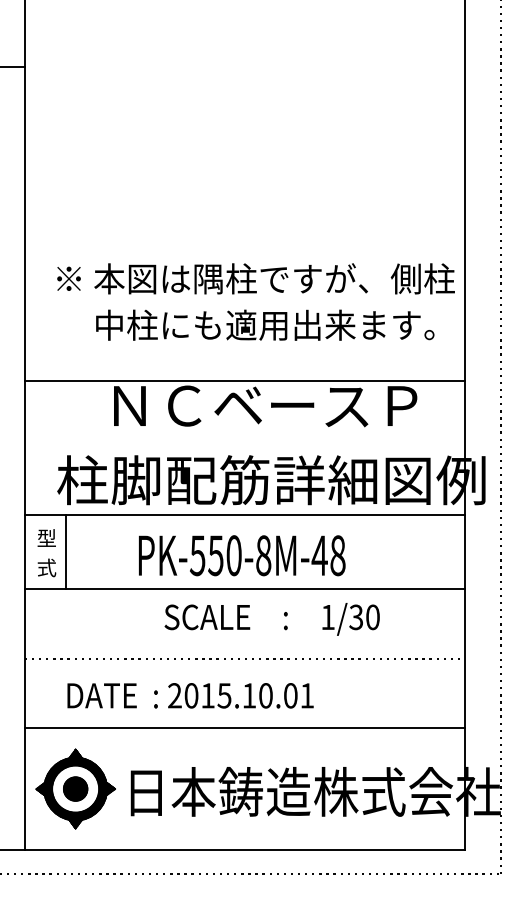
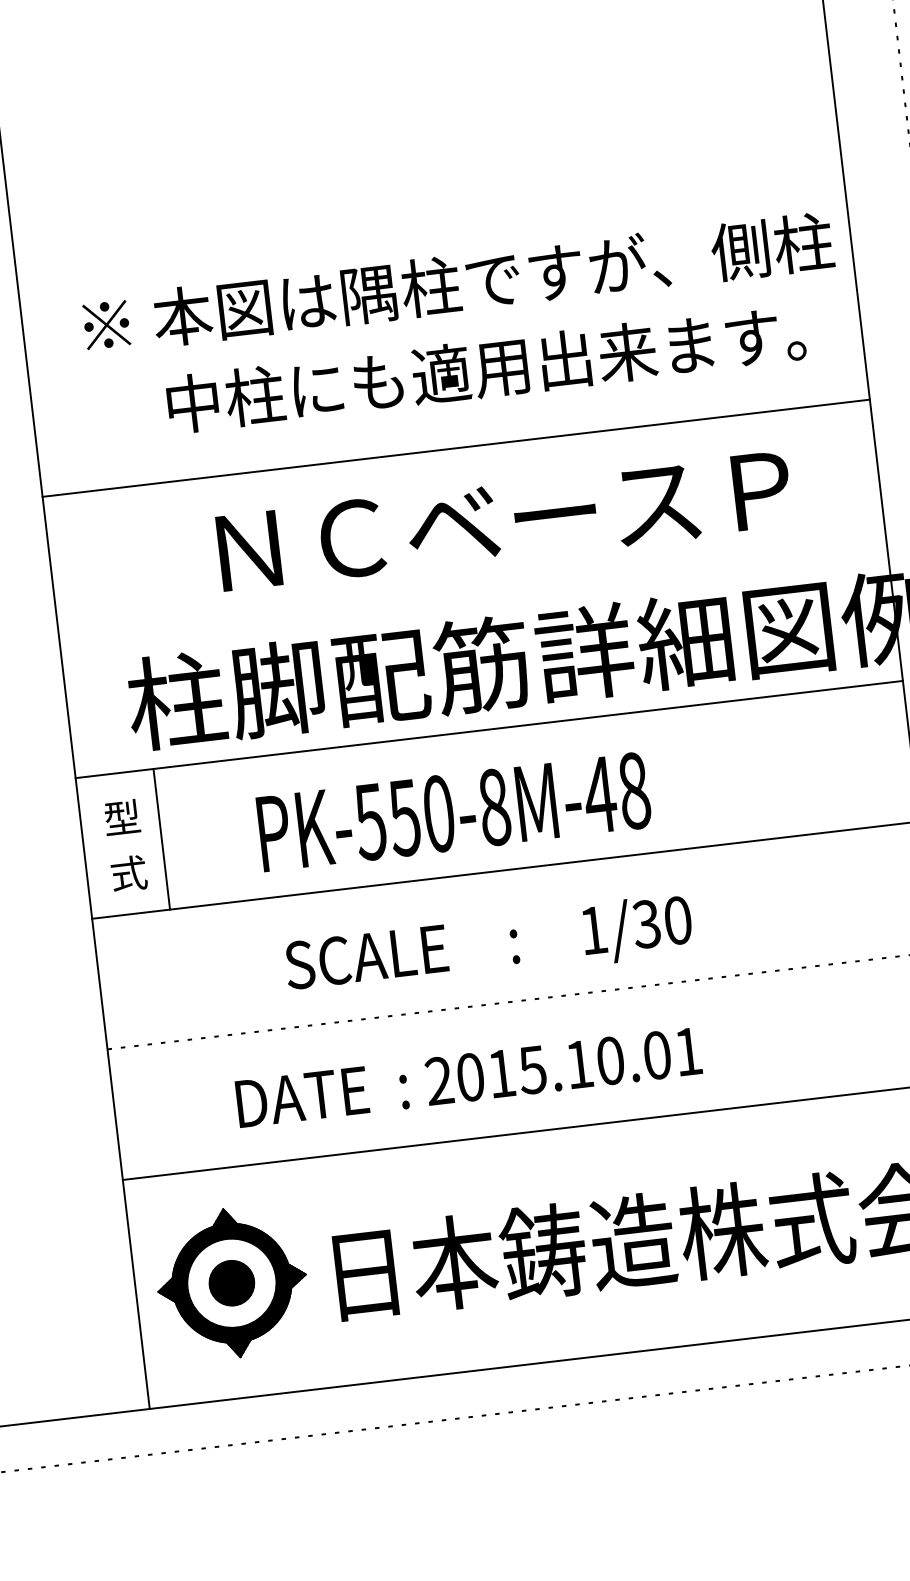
line: (244, 381) -> (455, 449), moved
text: (242, 555) -> (454, 811), moved
text: (271, 619) -> (487, 946), moved
text: (190, 695) -> (468, 1076), moved

